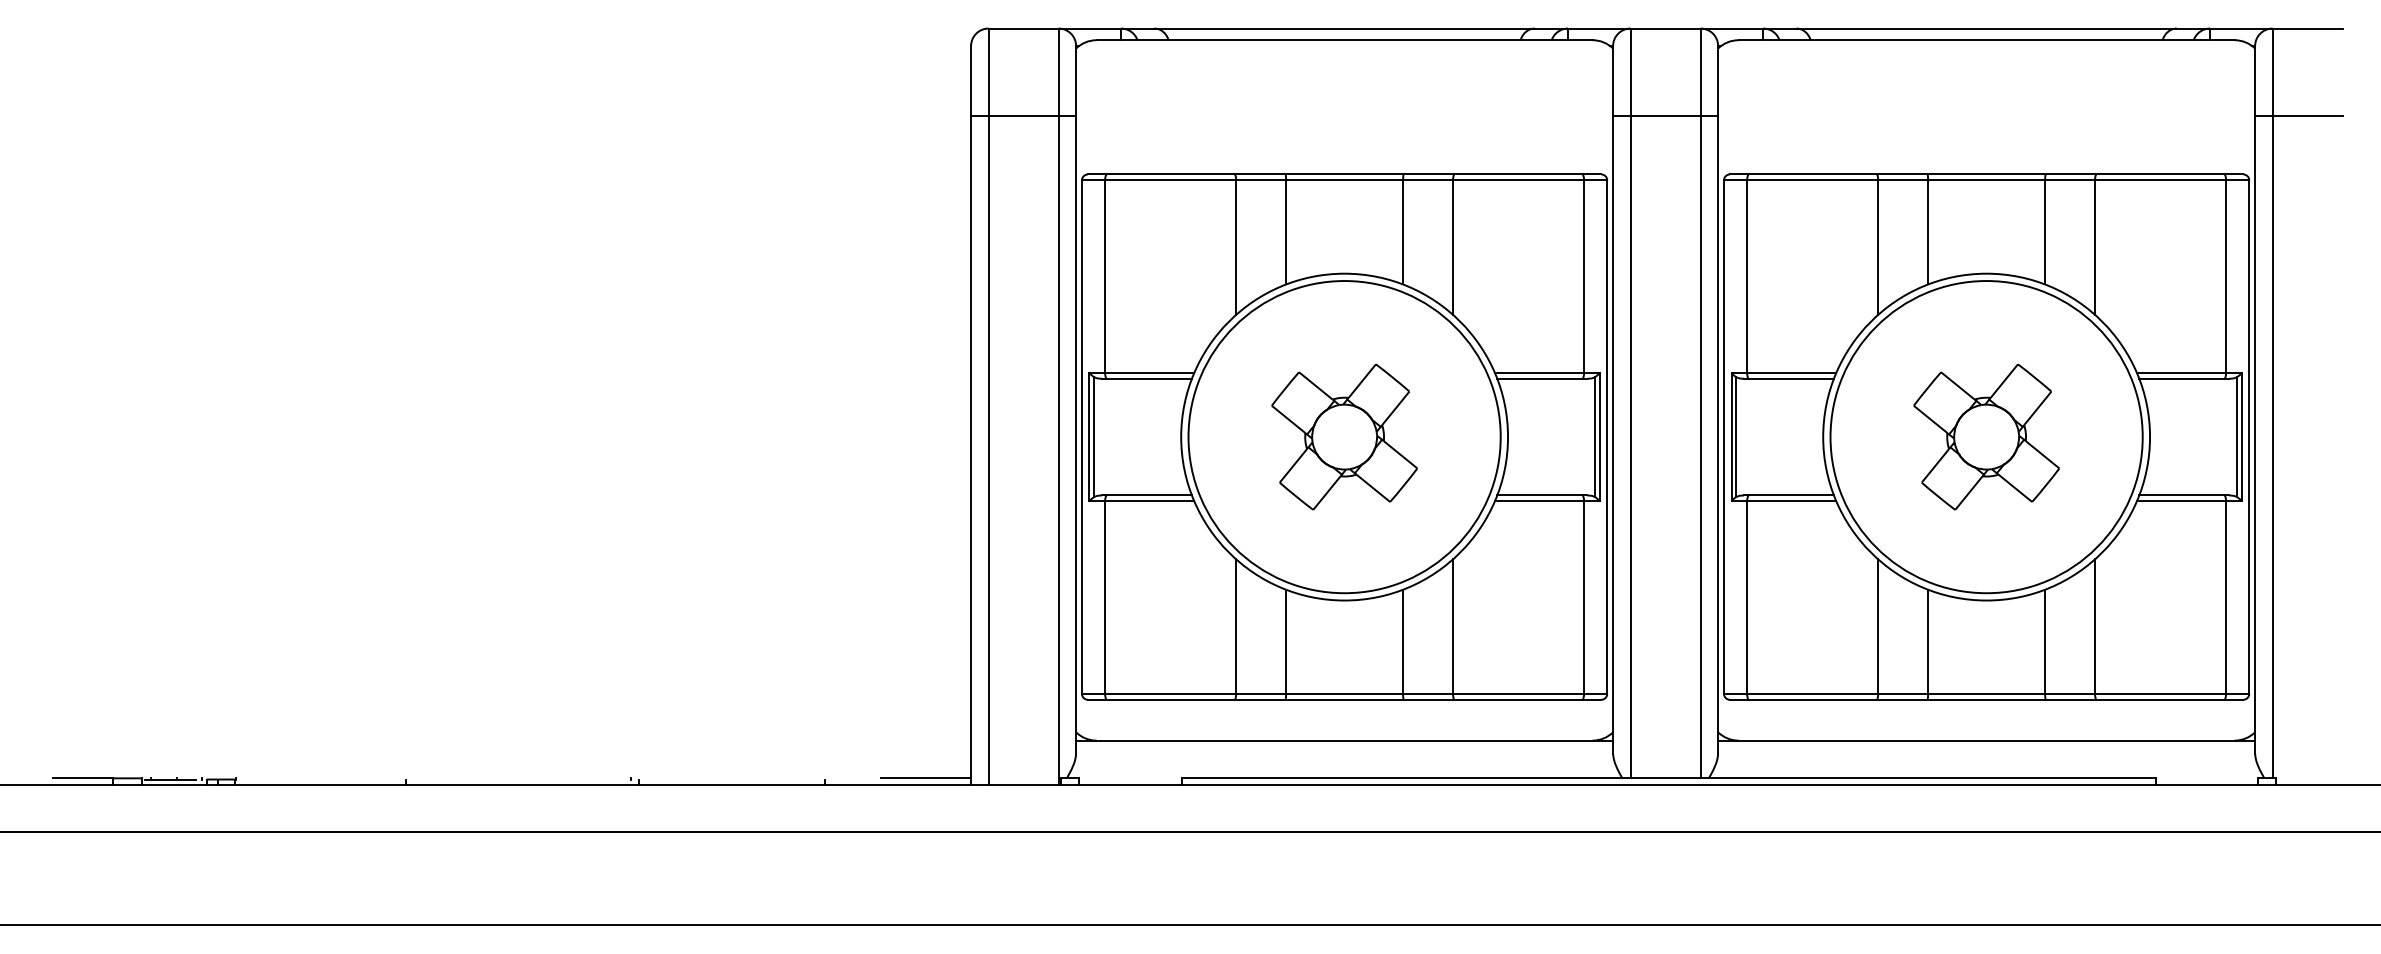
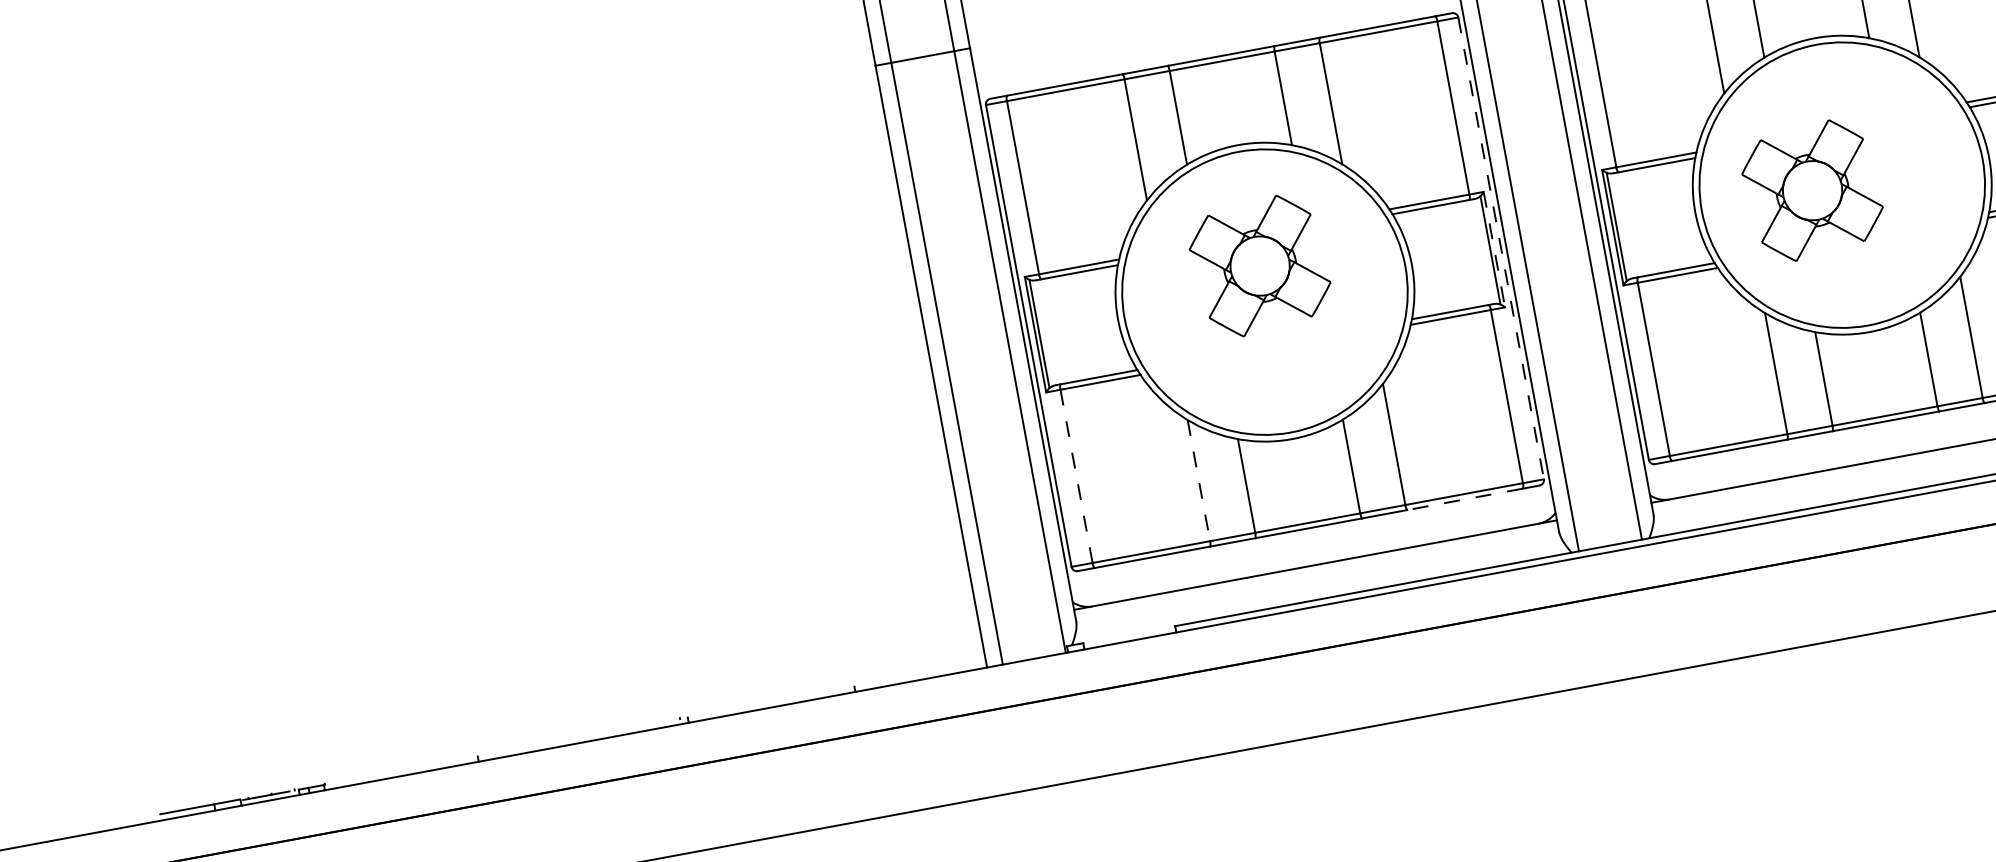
part: (1344, 436) -> (1259, 265), moved
part: (1986, 436) -> (1812, 190), moved
line: (1599, 437) -> (1494, 250), solid -> dashed
line: (1607, 437) -> (1501, 248), solid -> dashed
line: (1105, 598) -> (1076, 477), solid -> dashed
line: (1236, 627) -> (1199, 481), solid -> dashed
line: (1517, 699) -> (1464, 499), solid -> dashed
line: (926, 778) -> (945, 668), removed

